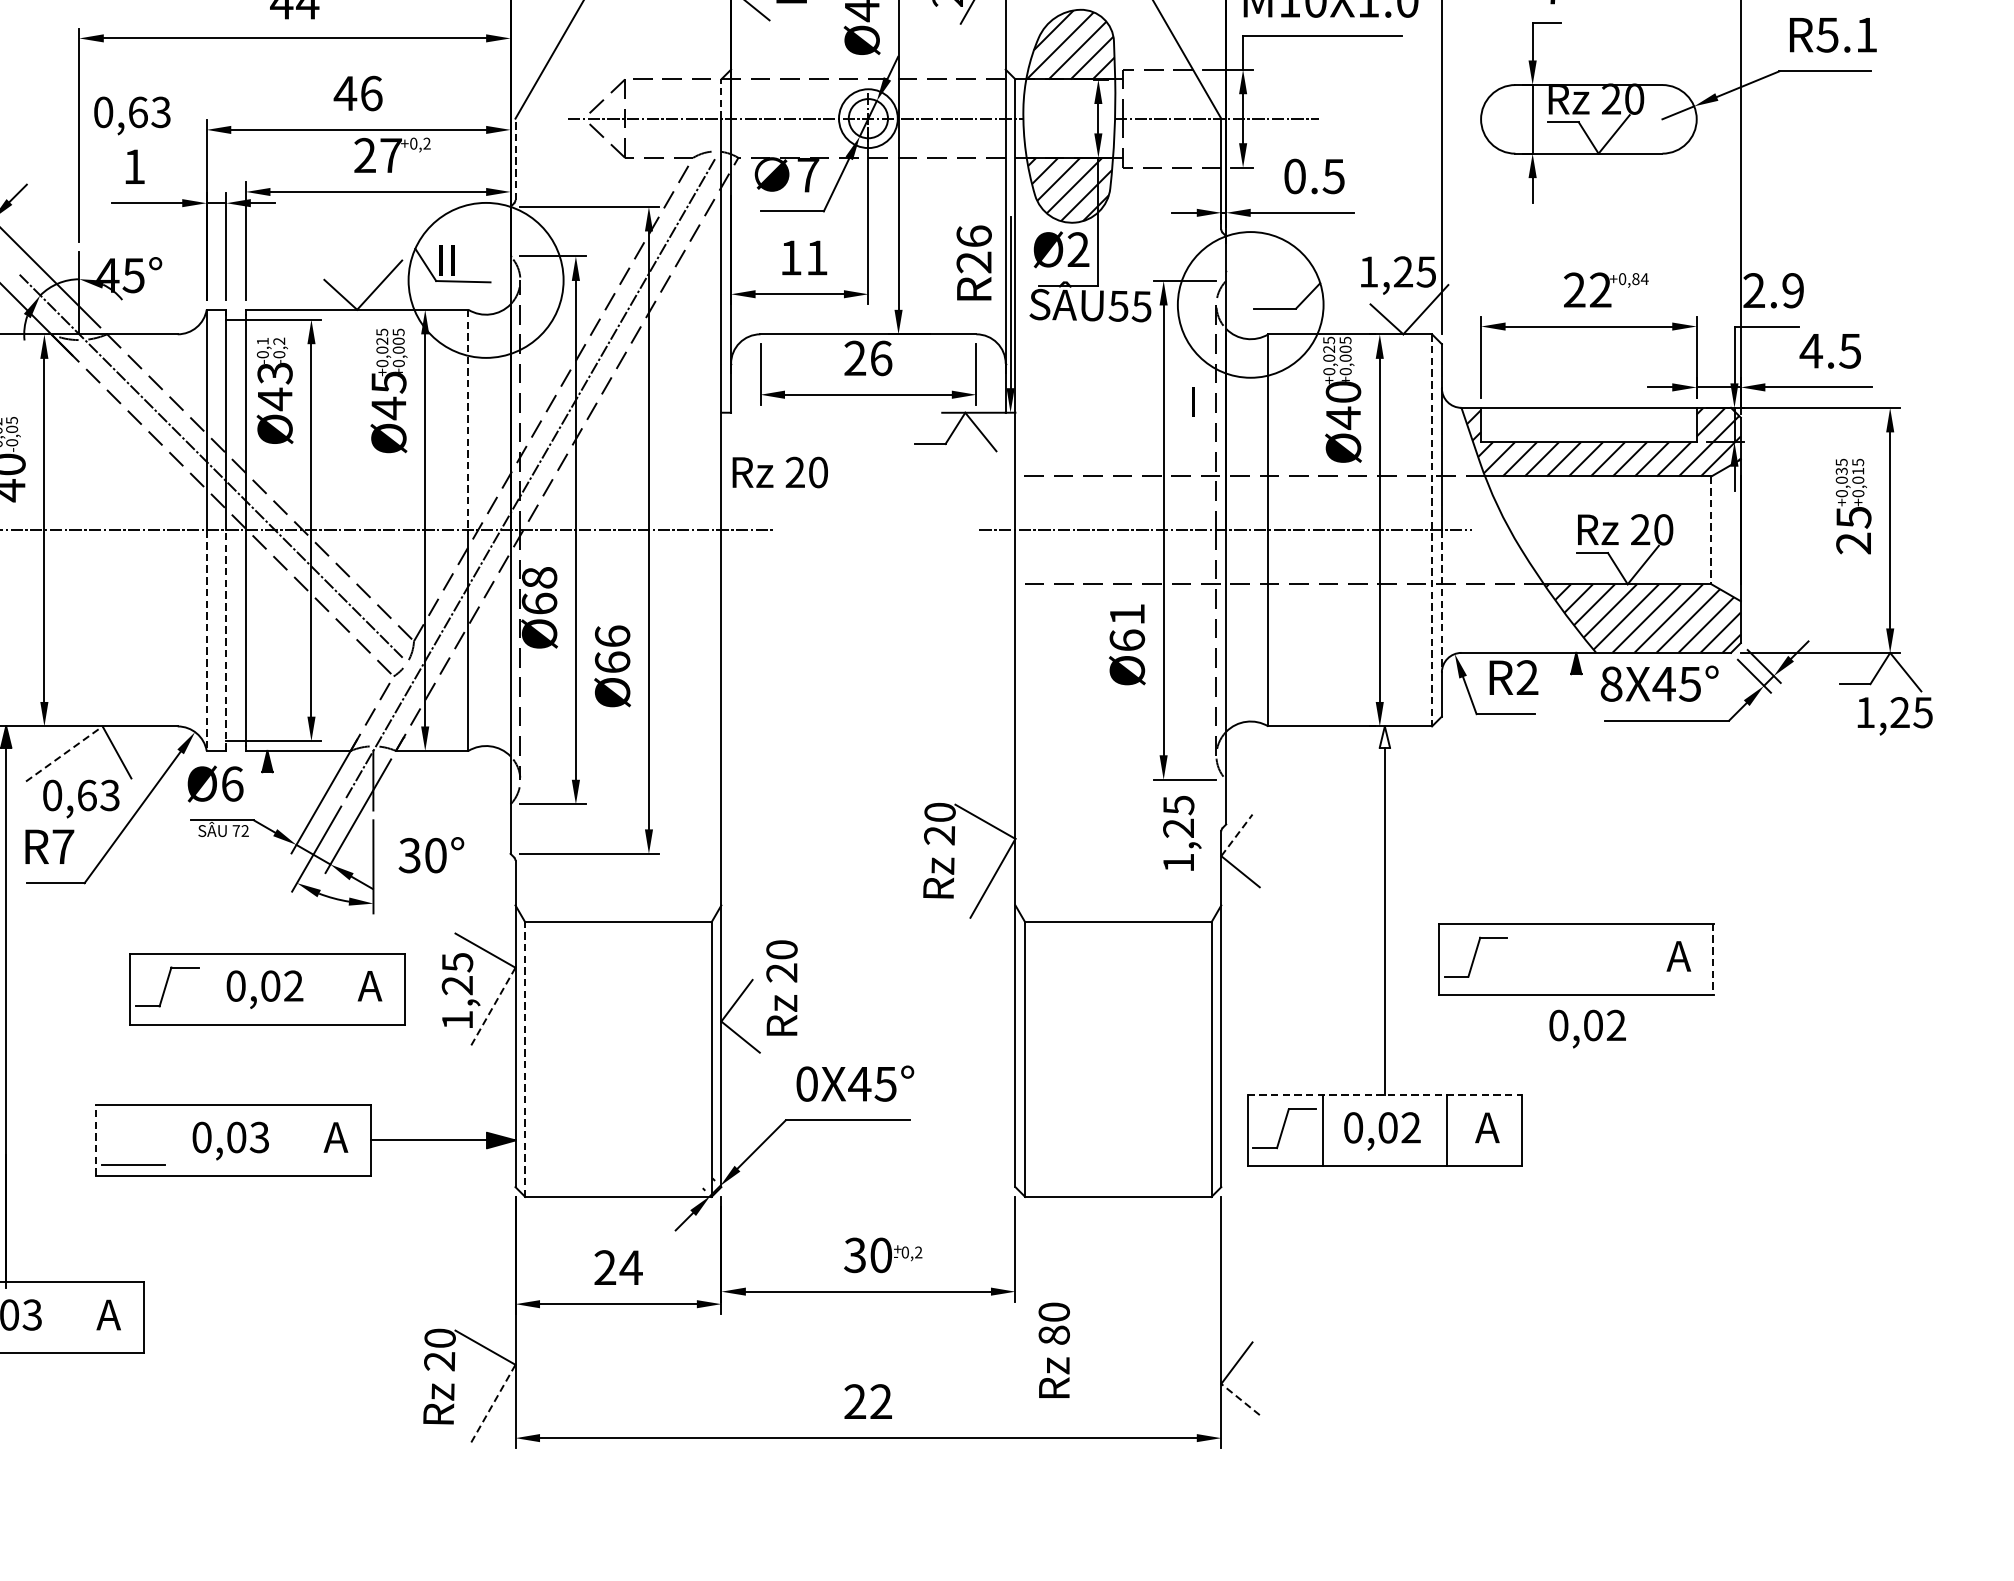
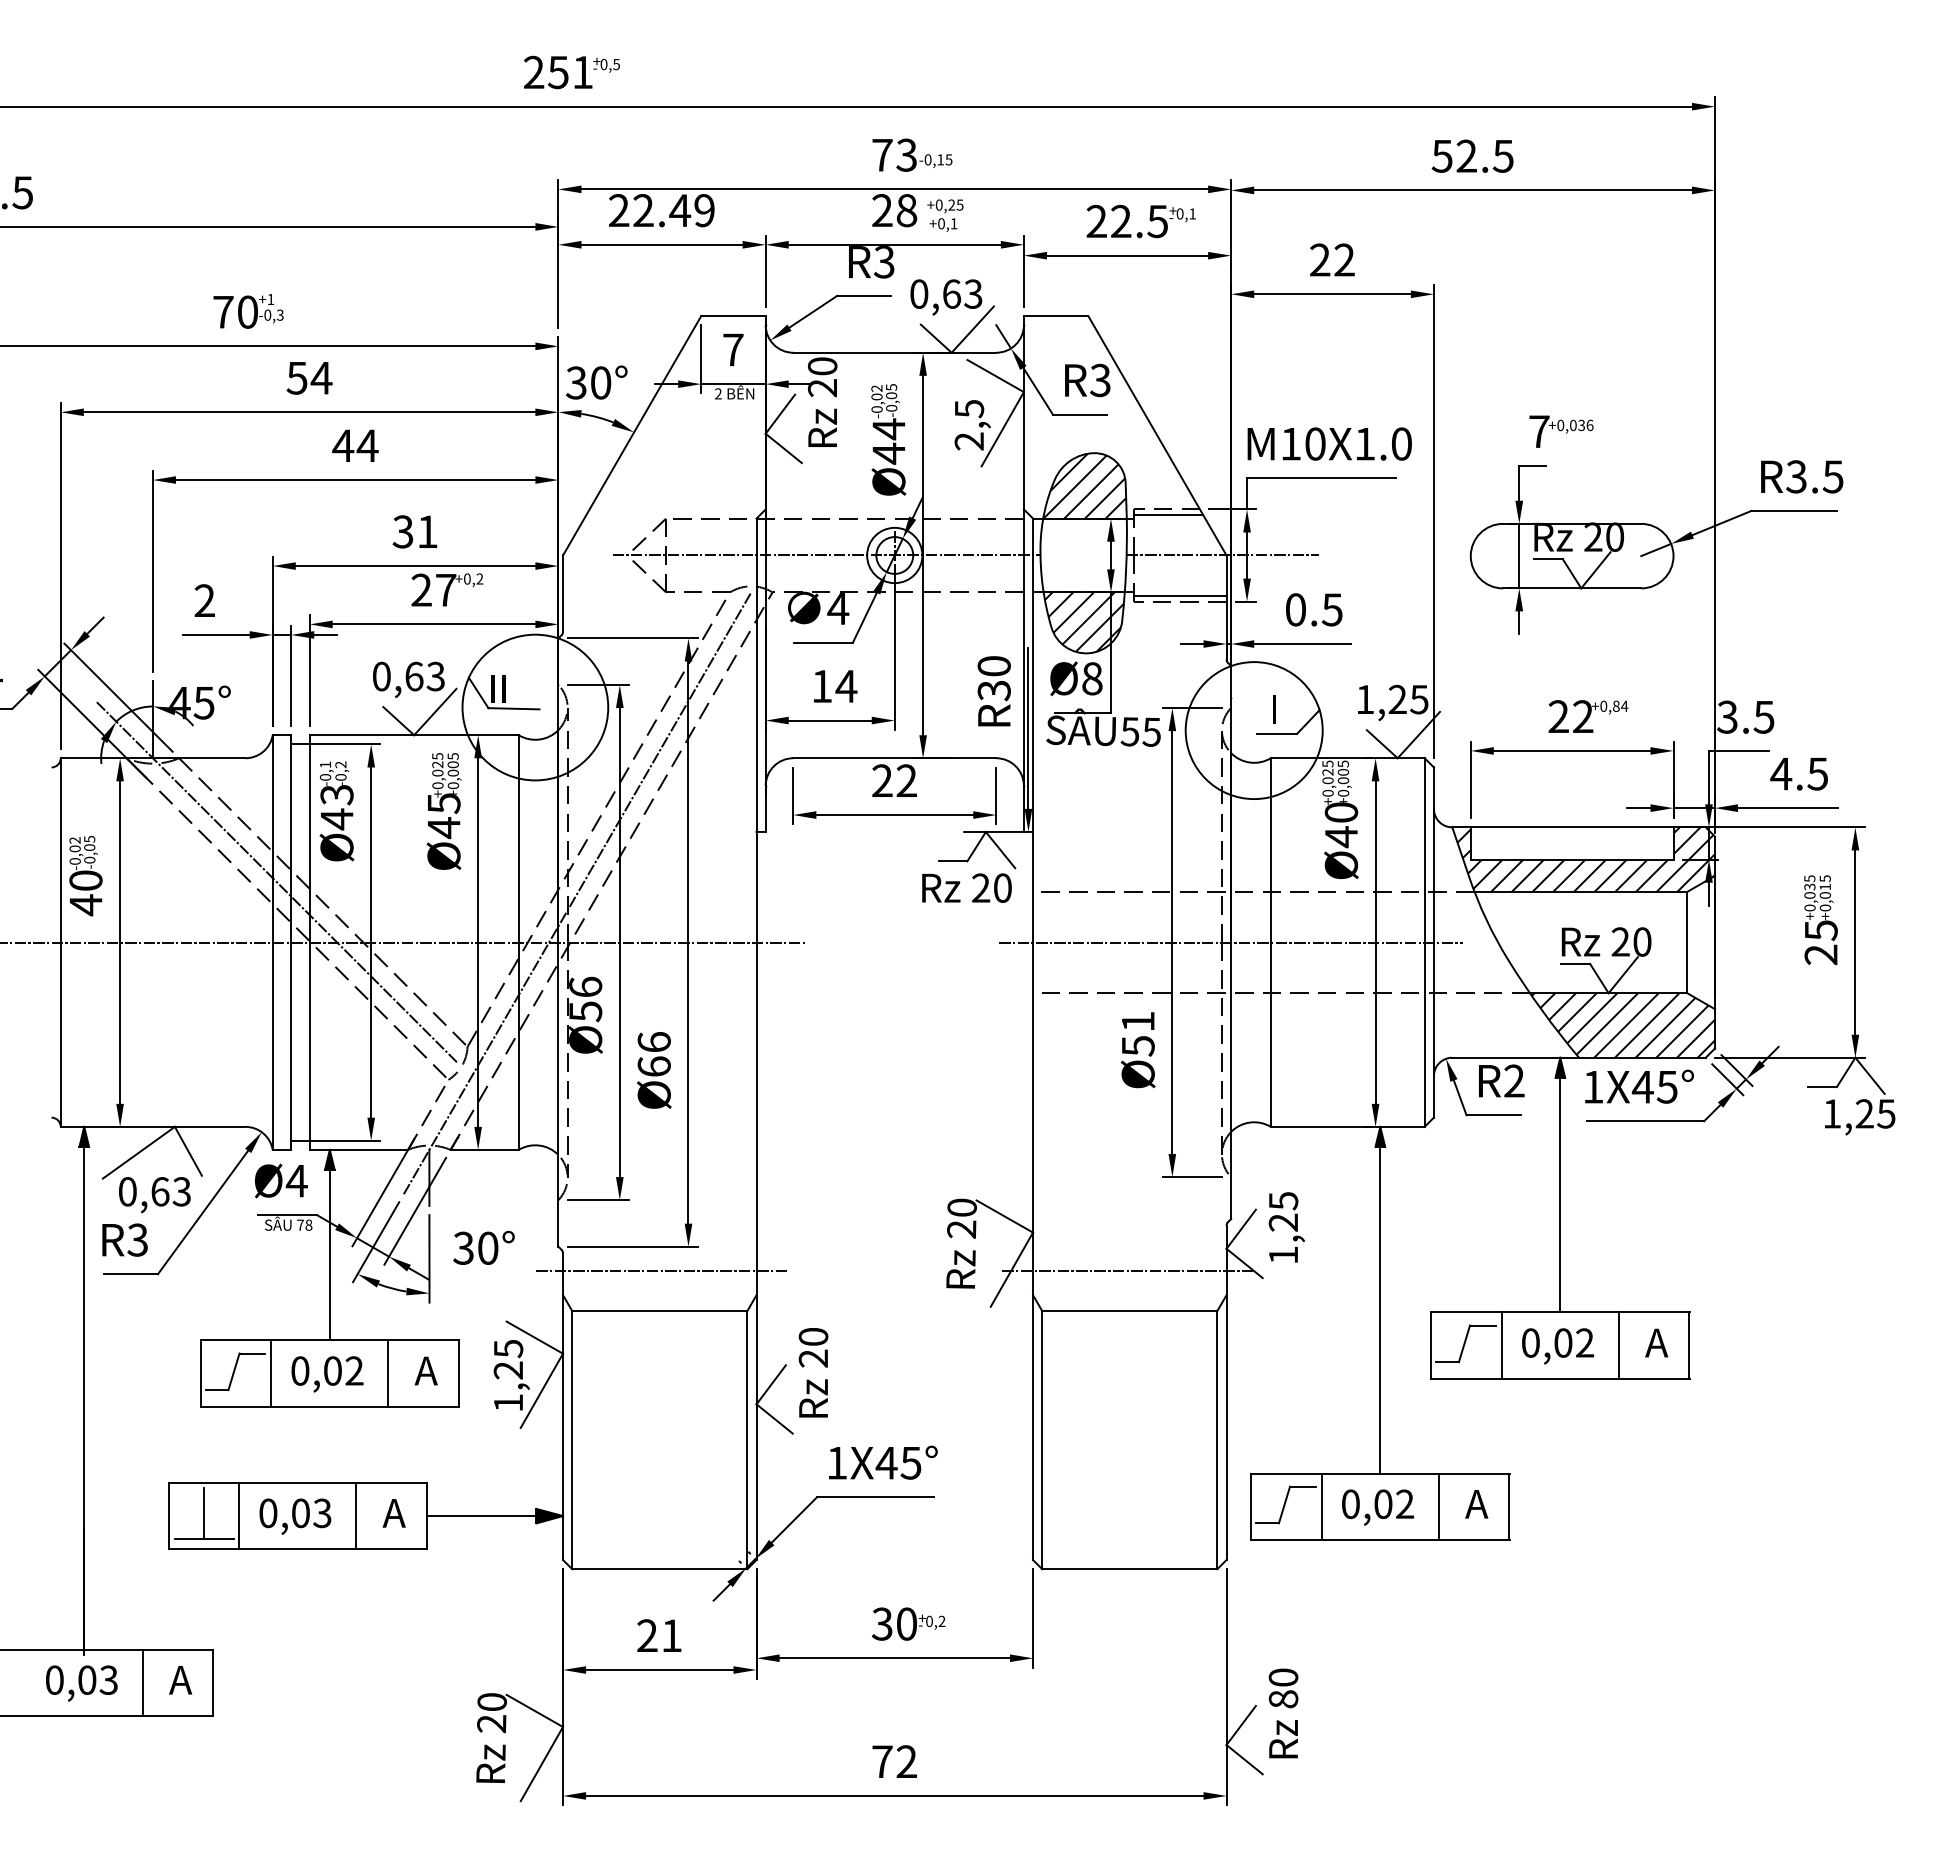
text: (1846, 34) -> (1814, 476), R5.1 -> R3.5
line: (1159, 75) -> (1168, 514), added
text: (358, 93) -> (415, 531), 46 -> 31
line: (721, 98) -> (756, 536), dashed -> solid
text: (132, 115) -> (408, 679), moved
line: (516, 159) -> (563, 593), dashed -> solid
line: (1172, 162) -> (1180, 596), added
text: (134, 166) -> (204, 600), 1 -> 2
text: (808, 175) -> (838, 608), 7 -> 4
text: (973, 249) -> (993, 678), R26 -> R30
text: (1078, 249) -> (1092, 678), Ø2 -> Ø8
text: (817, 258) -> (846, 686), 11 -> 14
text: (1773, 289) -> (1745, 716), 2.9 -> 3.5
text: (880, 357) -> (906, 780), 26 -> 22
text: (1193, 401) -> (1274, 709), moved
line: (468, 419) -> (518, 838), dashed -> solid
text: (779, 471) -> (966, 887), moved
line: (1711, 530) -> (1687, 942), dashed -> solid
line: (1431, 531) -> (1424, 943), dashed -> solid
text: (539, 590) -> (585, 999), Ø68 -> Ø56
line: (1441, 601) -> (1433, 1009), dashed -> solid
text: (1126, 639) -> (1137, 1045), Ø61 -> Ø51
line: (206, 640) -> (272, 1046), dashed -> solid
line: (226, 640) -> (291, 1046), dashed -> solid
text: (1611, 683) -> (1593, 1086), 8X45° -> 1X45°
fill: (1385, 736) -> (1380, 1136), added
line: (64, 753) -> (139, 1152), dashed -> solid
text: (231, 783) -> (296, 1180), Ø6 -> Ø4
line: (1576, 798) -> (1560, 1194), added
text: (244, 830) -> (308, 1224), 72 -> 78
text: (1181, 833) -> (1286, 1227), moved
line: (1237, 834) -> (1241, 1228), dashed -> solid
text: (62, 846) -> (137, 1239), R7 -> R3
line: (267, 862) -> (329, 1254), added
line: (620, 879) -> (661, 1270), added
line: (1116, 879) -> (1128, 1270), added
line: (1513, 958) -> (1501, 1345), added
line: (1638, 958) -> (1618, 1345), added
line: (1713, 960) -> (1689, 1346), dashed -> solid
line: (205, 988) -> (271, 1373), added
line: (329, 988) -> (388, 1373), added
line: (492, 1006) -> (541, 1390), dashed -> solid
text: (1587, 1029) -> (1557, 1346), moved
line: (525, 1058) -> (572, 1439), dashed -> solid
text: (807, 1083) -> (837, 1462), 0X45° -> 1X45°
line: (1385, 1095) -> (1380, 1473), dashed -> solid
line: (133, 1137) -> (203, 1513), added
line: (95, 1139) -> (168, 1515), dashed -> solid
line: (171, 1139) -> (239, 1515), added
line: (295, 1139) -> (356, 1515), added
text: (630, 1267) -> (671, 1635), 24 -> 21
line: (68, 1317) -> (142, 1682), added
text: (1054, 1350) -> (1283, 1713), moved
line: (1240, 1399) -> (1244, 1759), dashed -> solid
text: (855, 1401) -> (882, 1761), 22 -> 72
line: (492, 1404) -> (541, 1764), dashed -> solid

